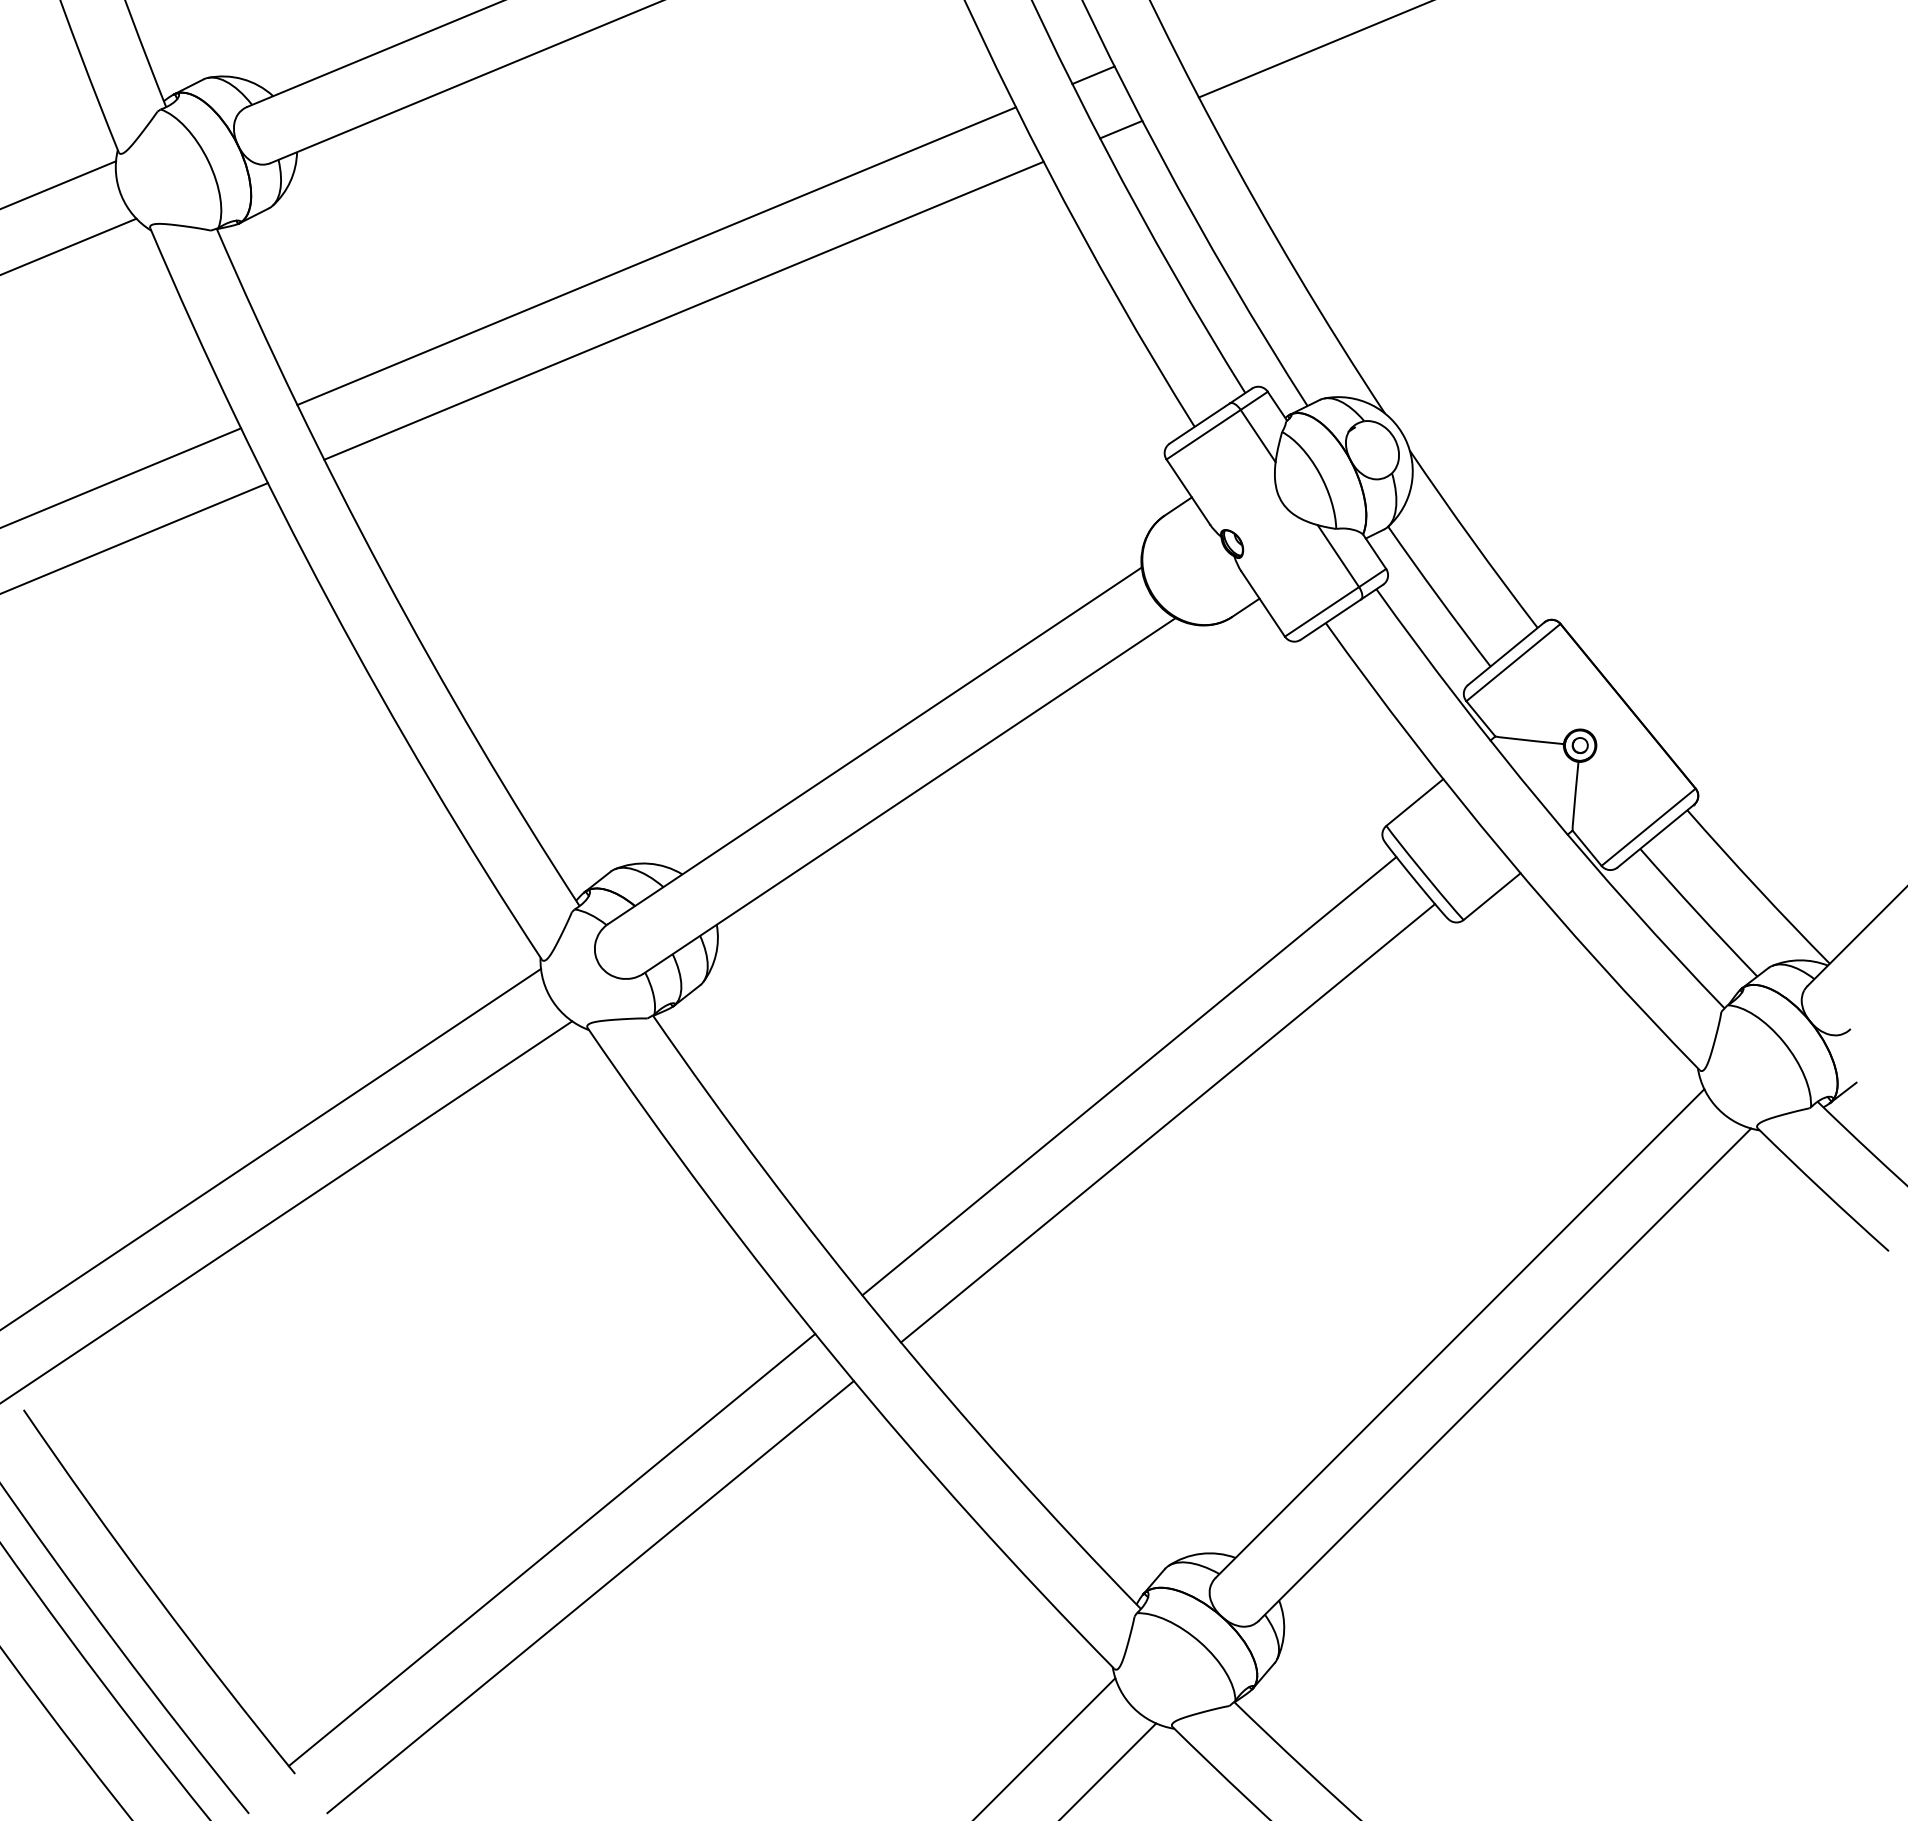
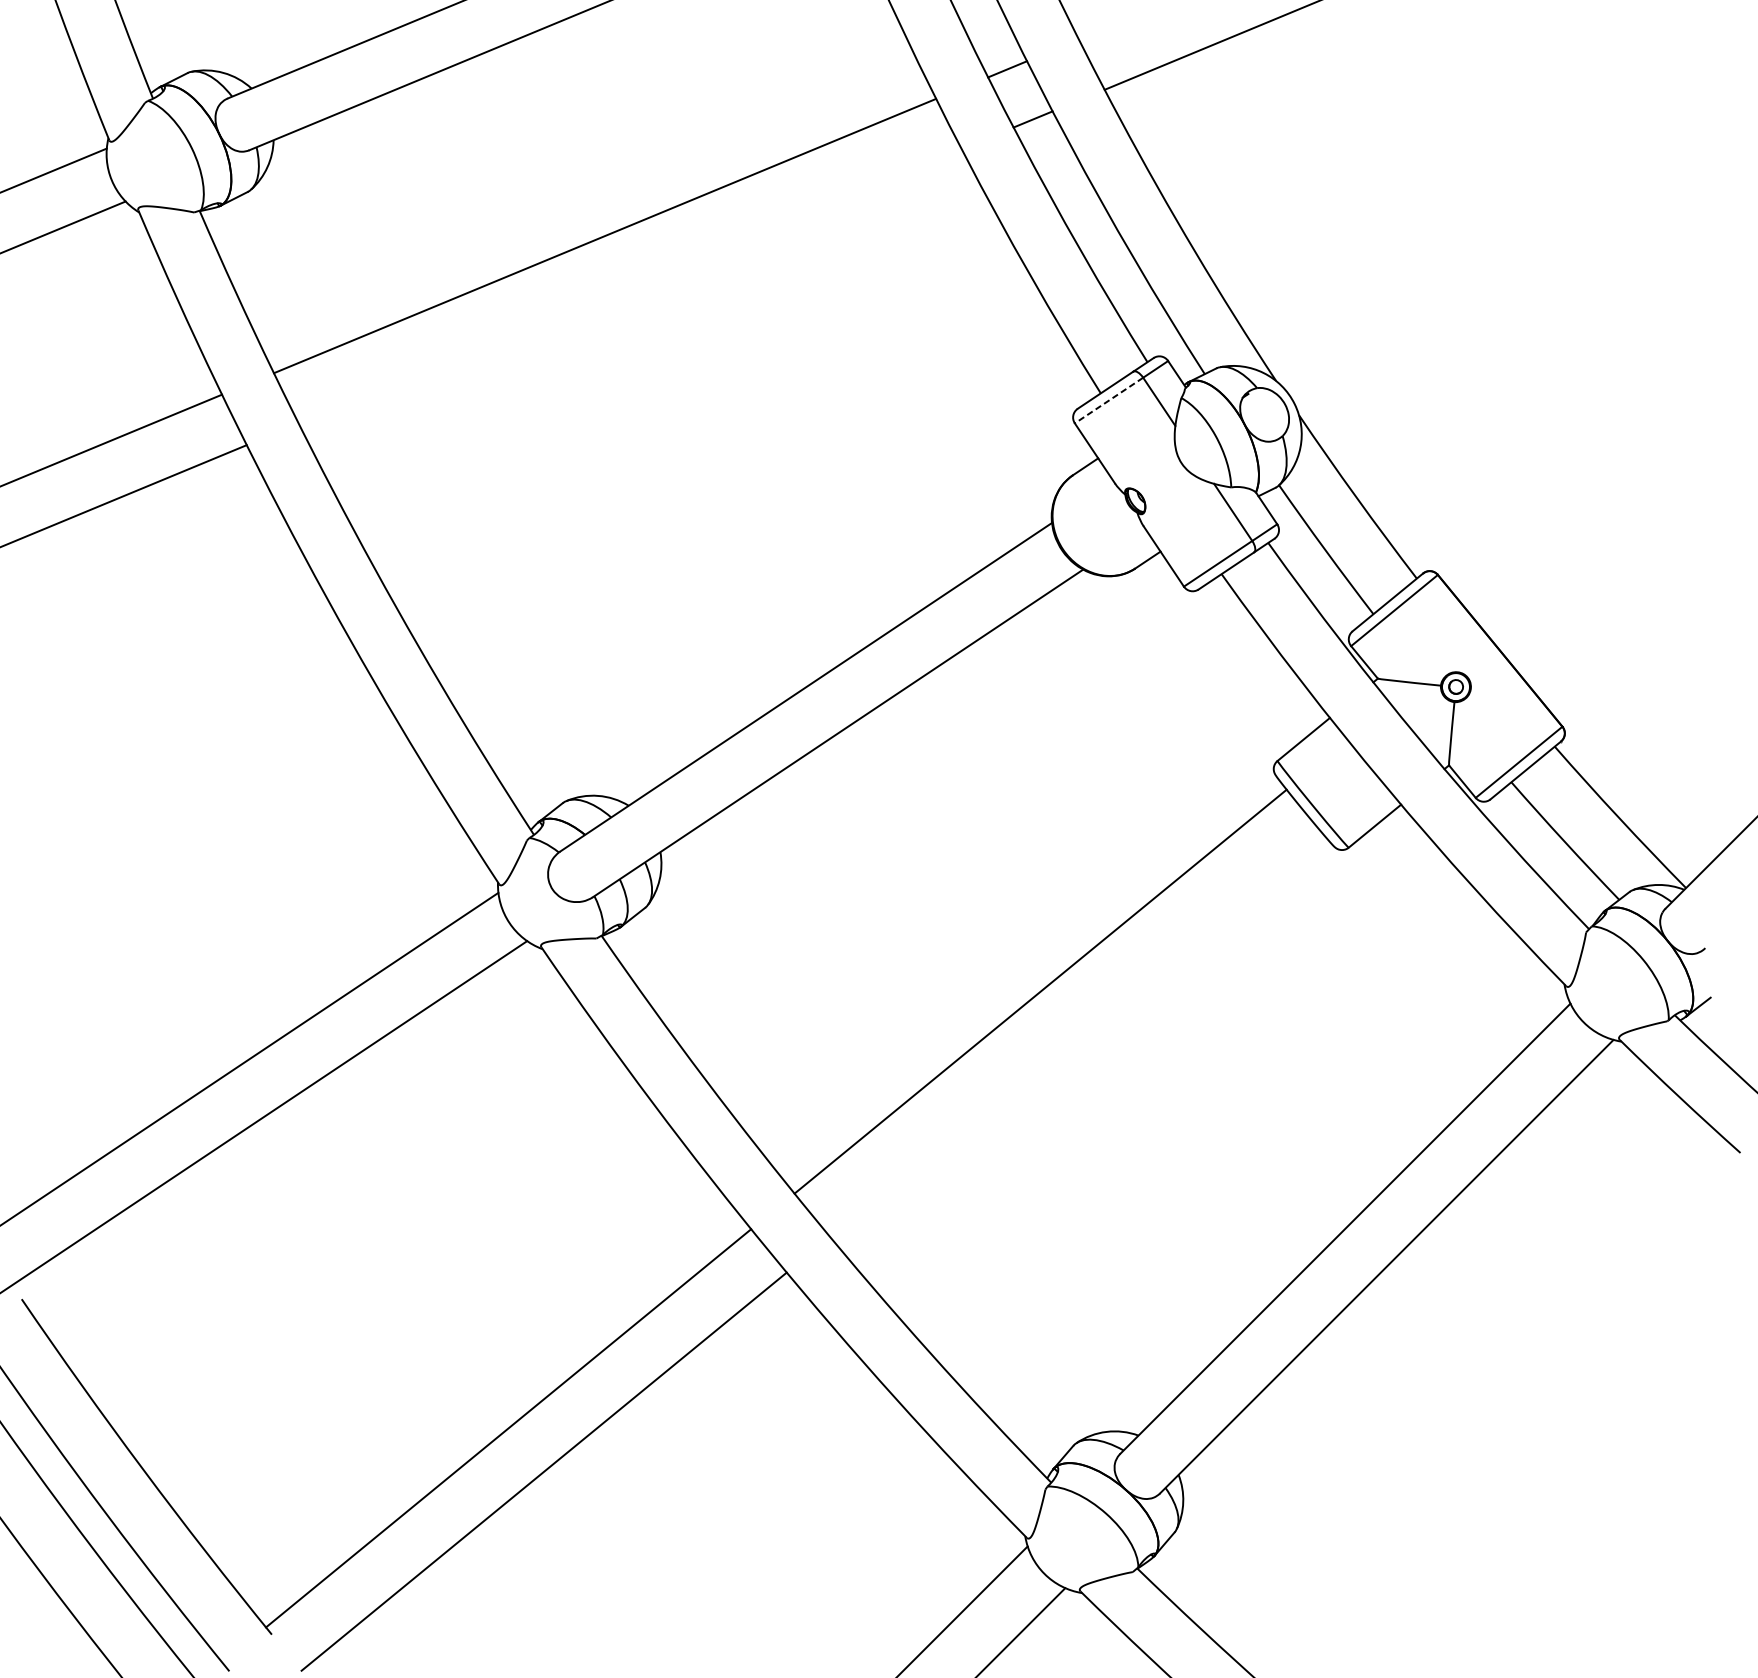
line: (683, 310) -> (629, 286), removed
line: (1203, 434) -> (1108, 400), solid -> dashed
line: (1168, 1123) -> (1076, 1035), removed

